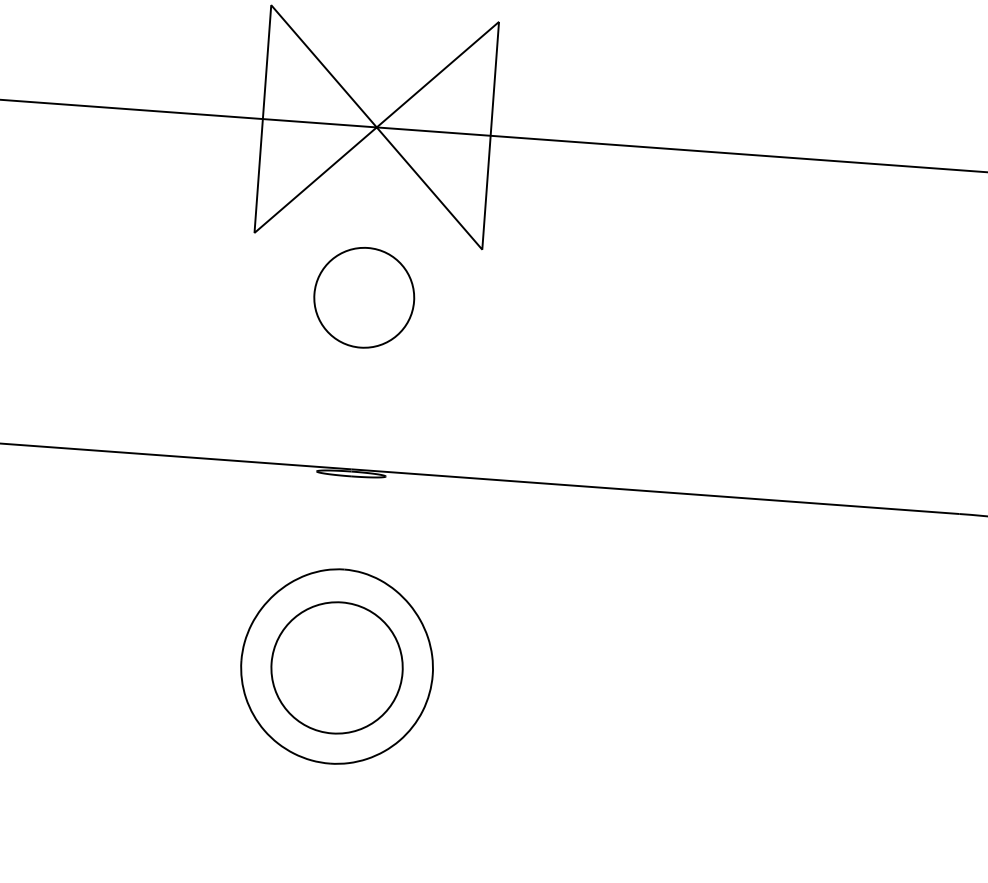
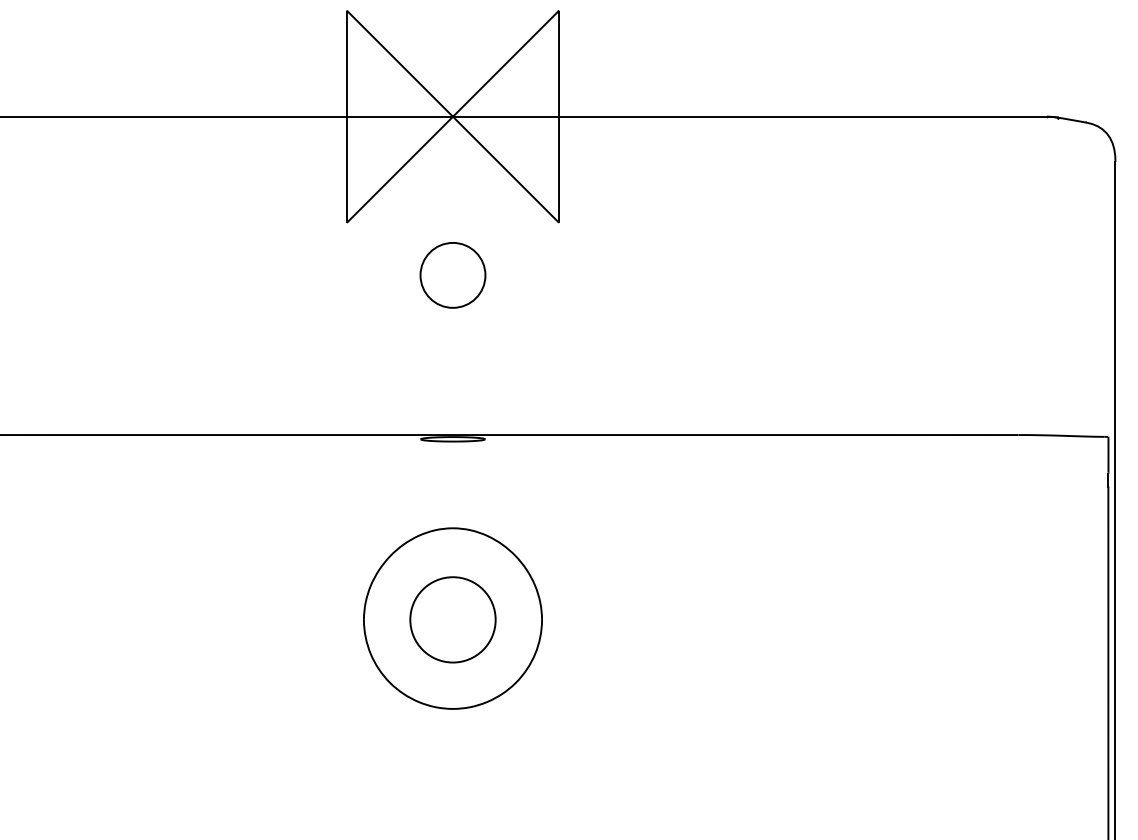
circle: (363, 297) -> (452, 275), size x0.7
circle: (336, 667) -> (452, 619), size x0.7

